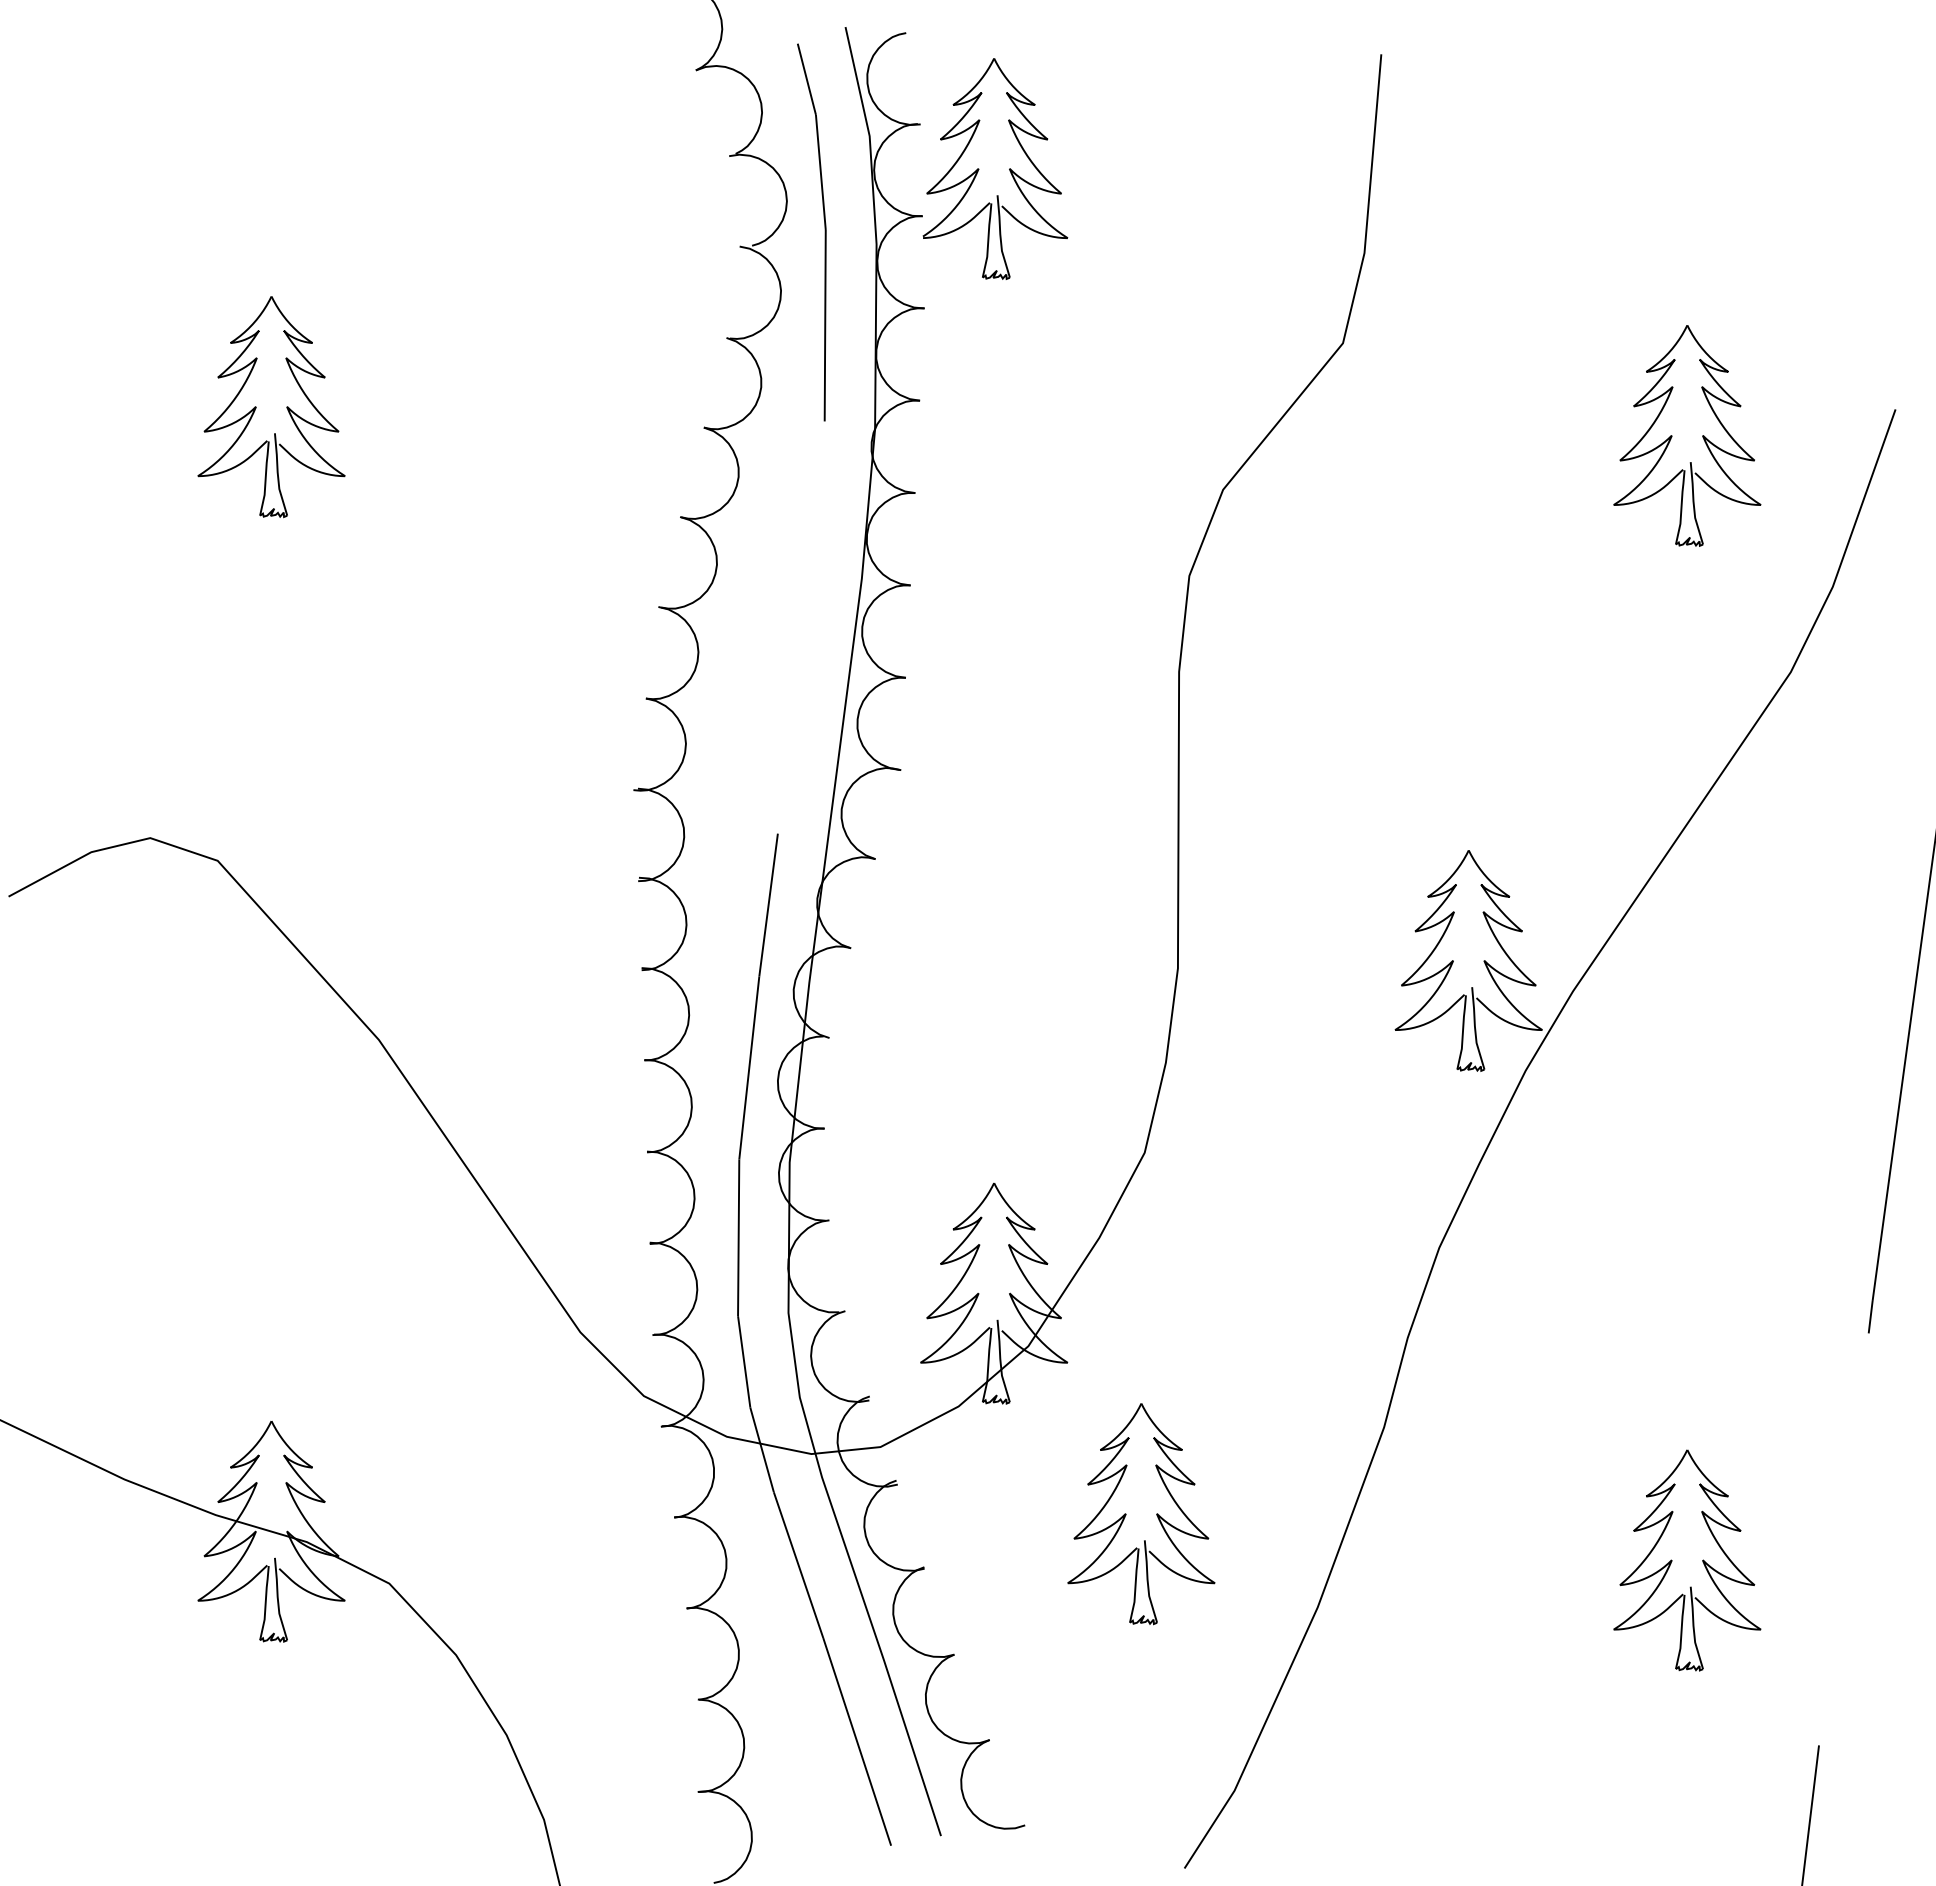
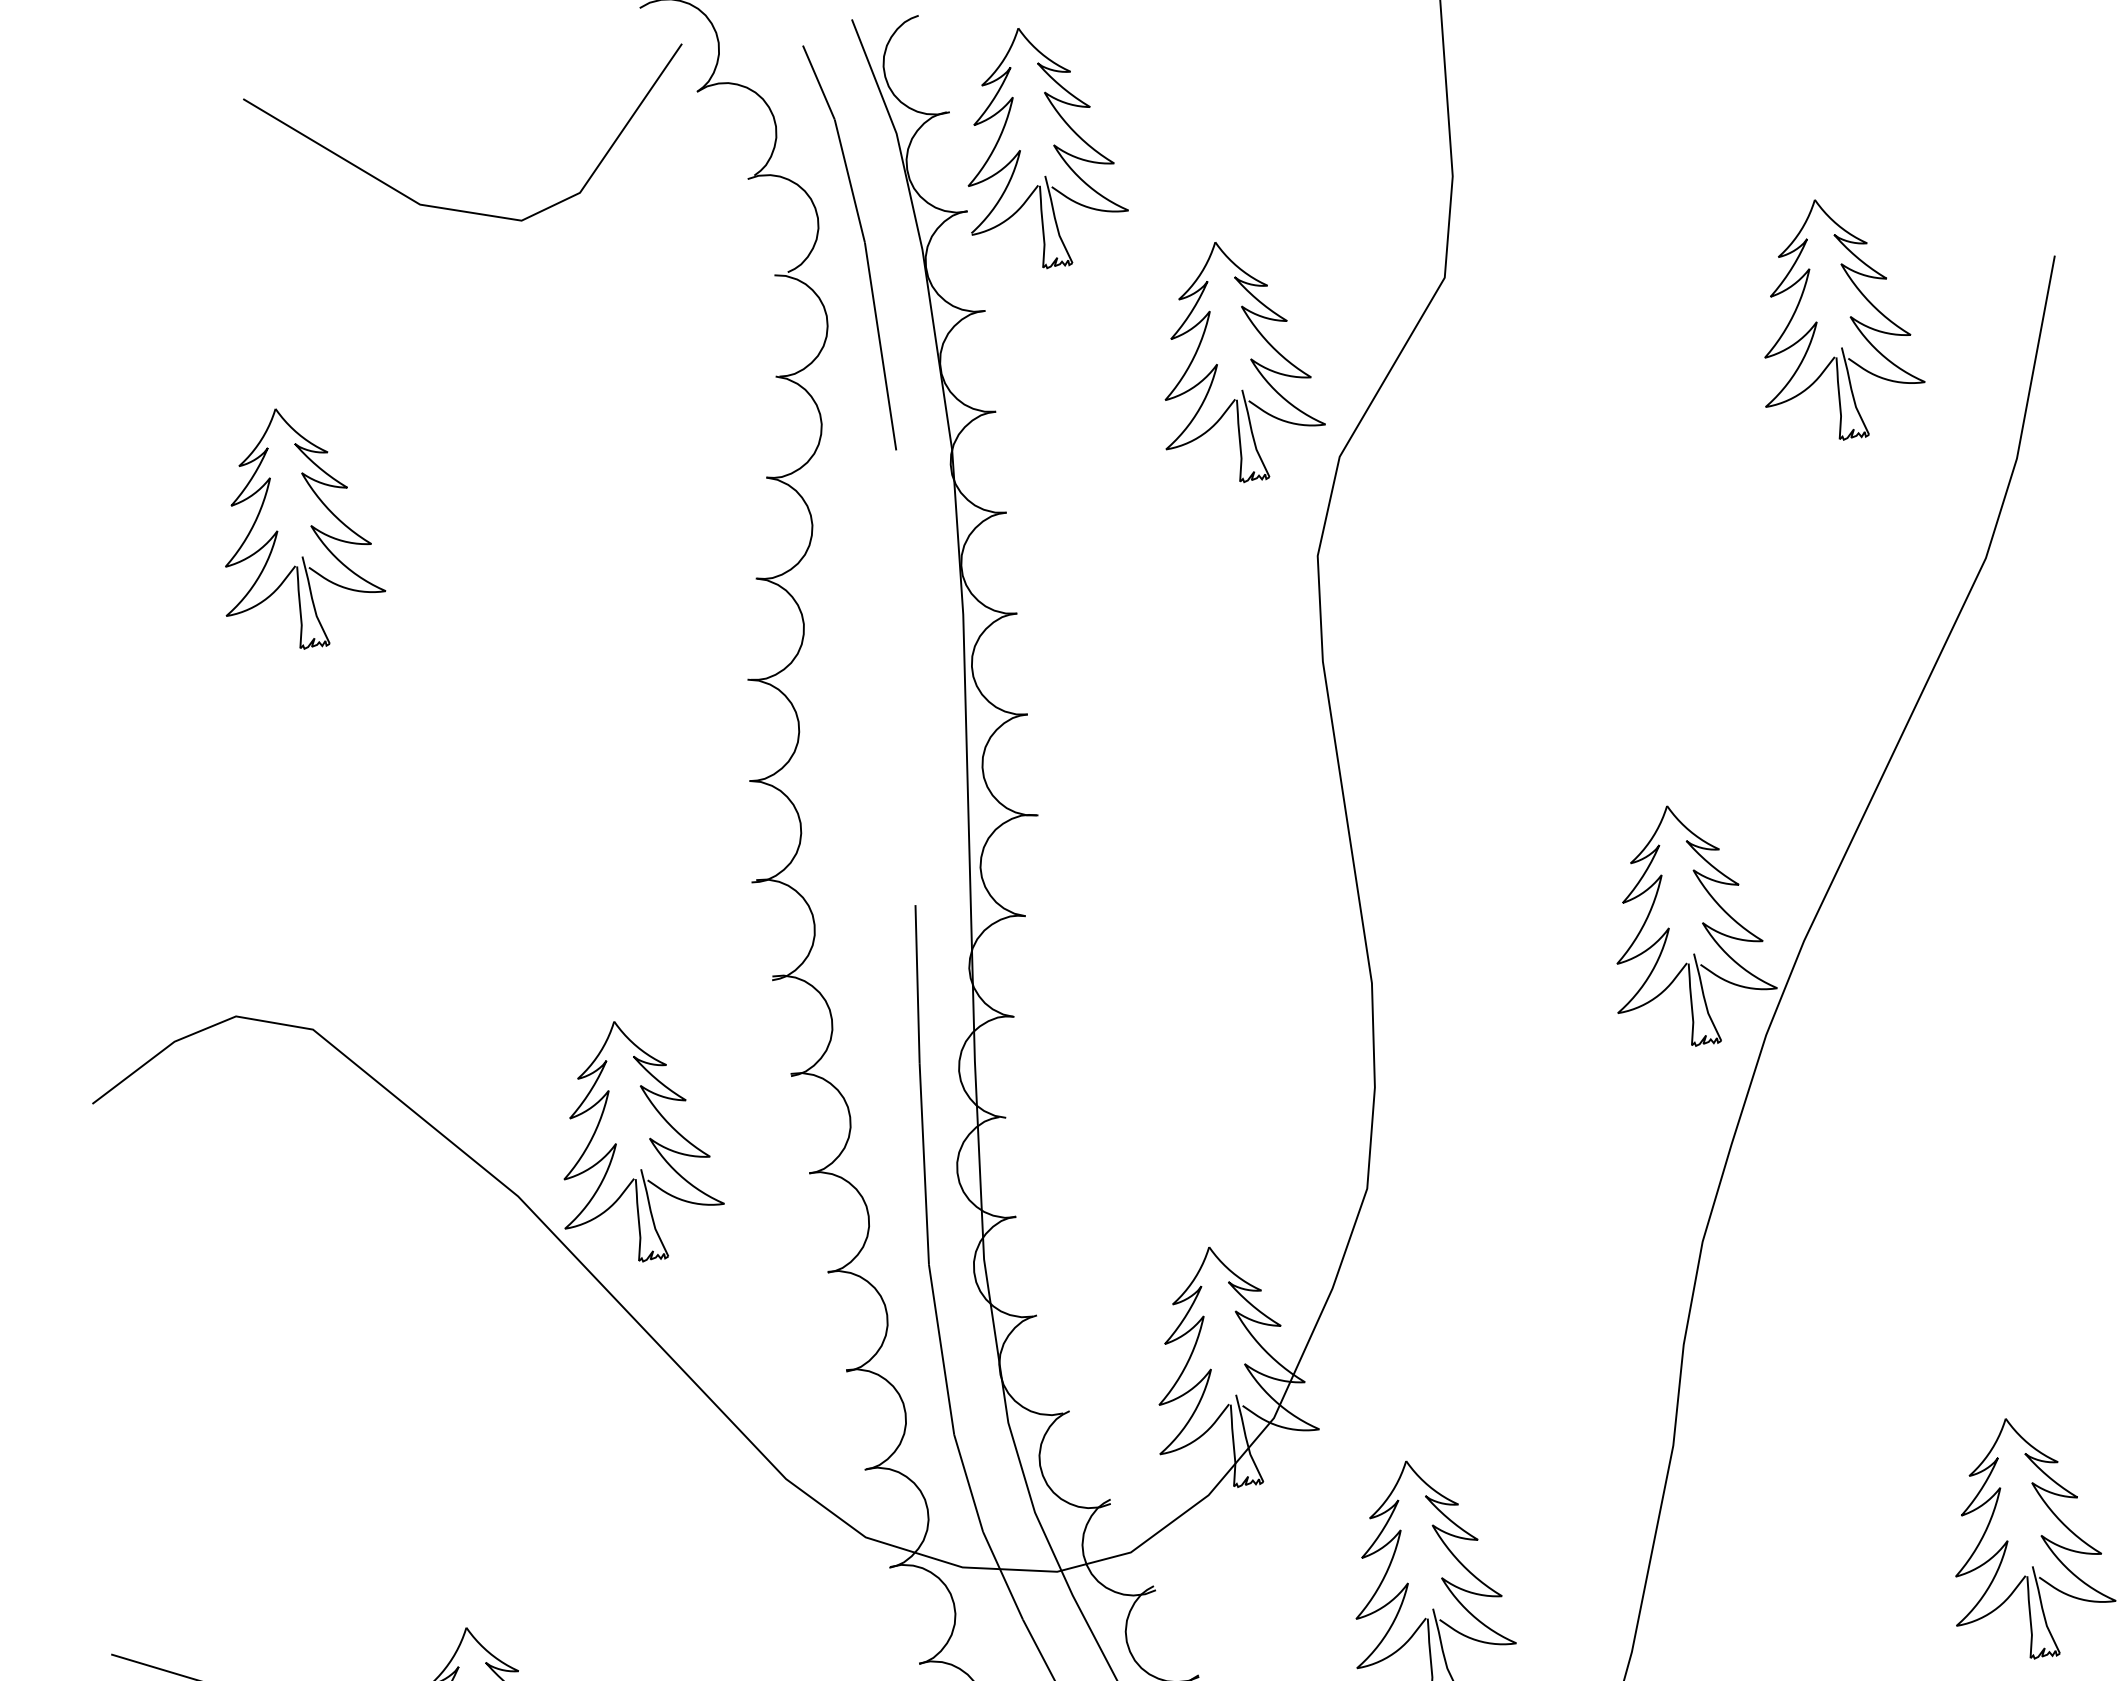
line: (467, 143) -> (461, 209), added
part: (1126, 389) -> (1217, 364), added
part: (475, 1006) -> (617, 1143), added

